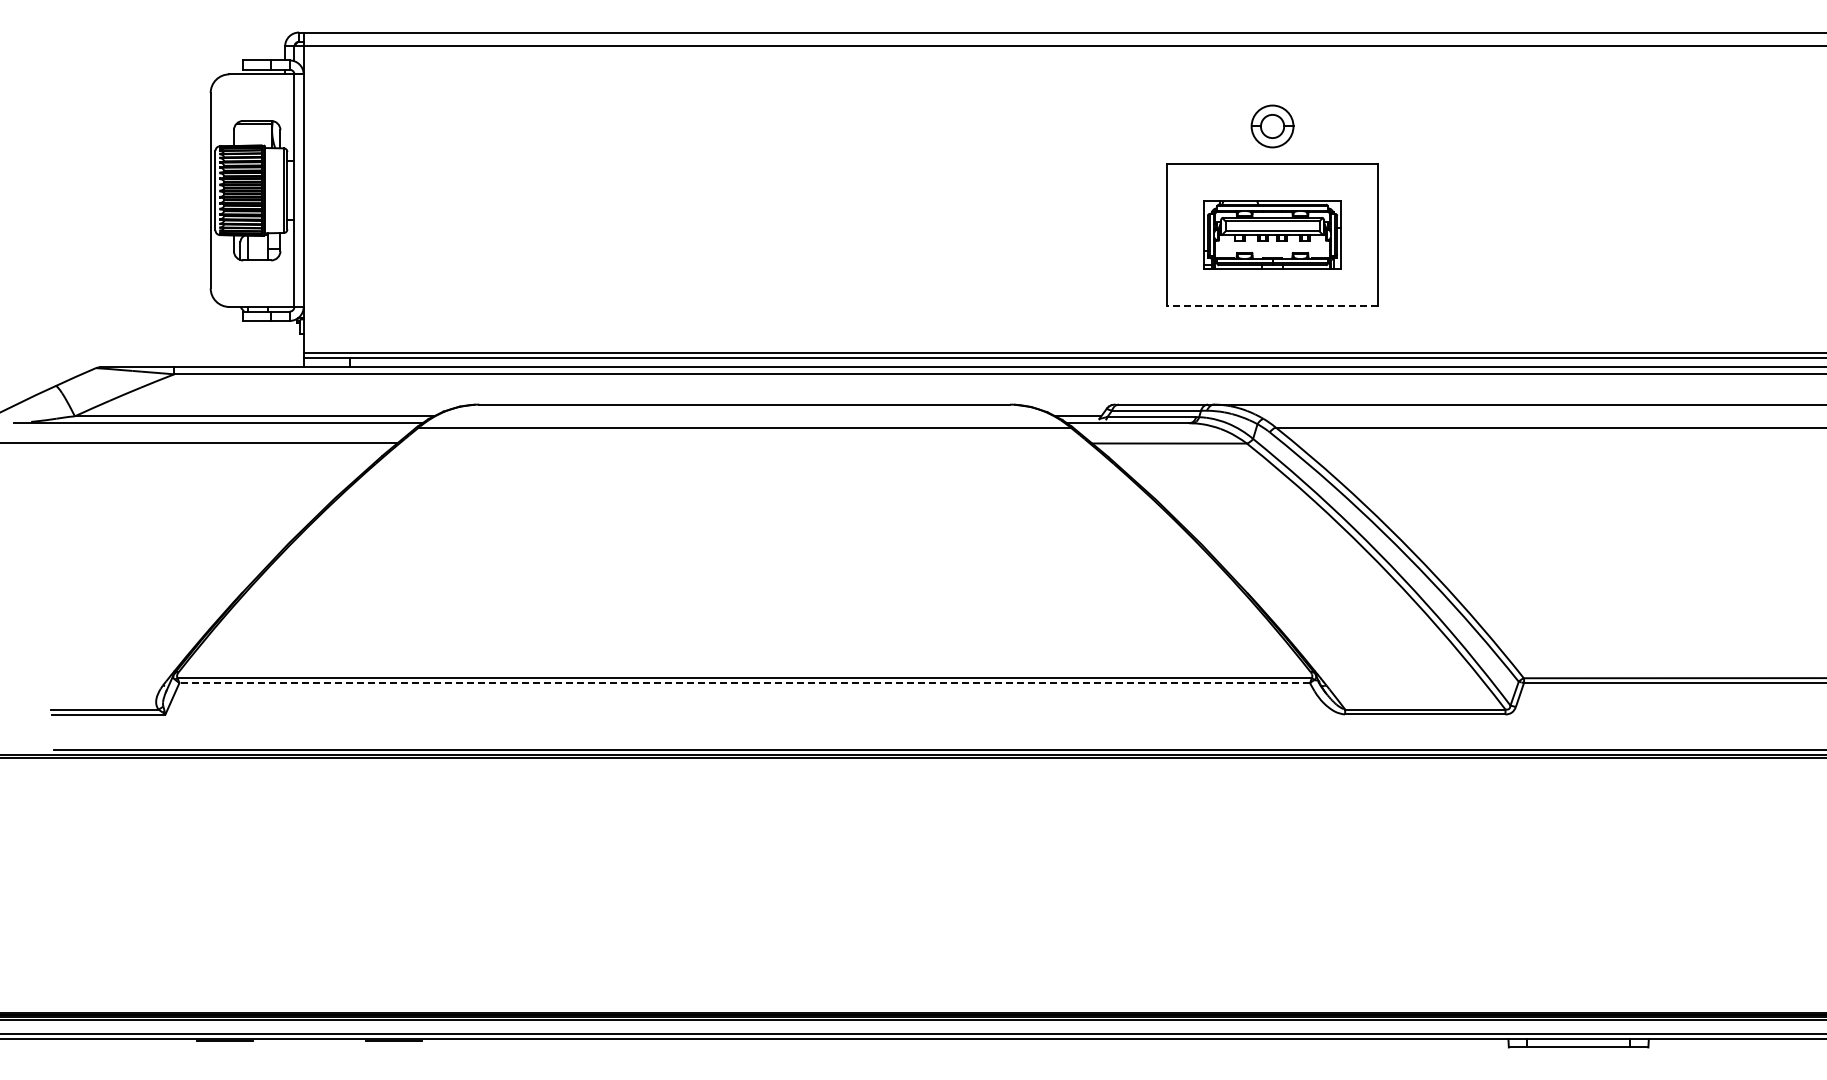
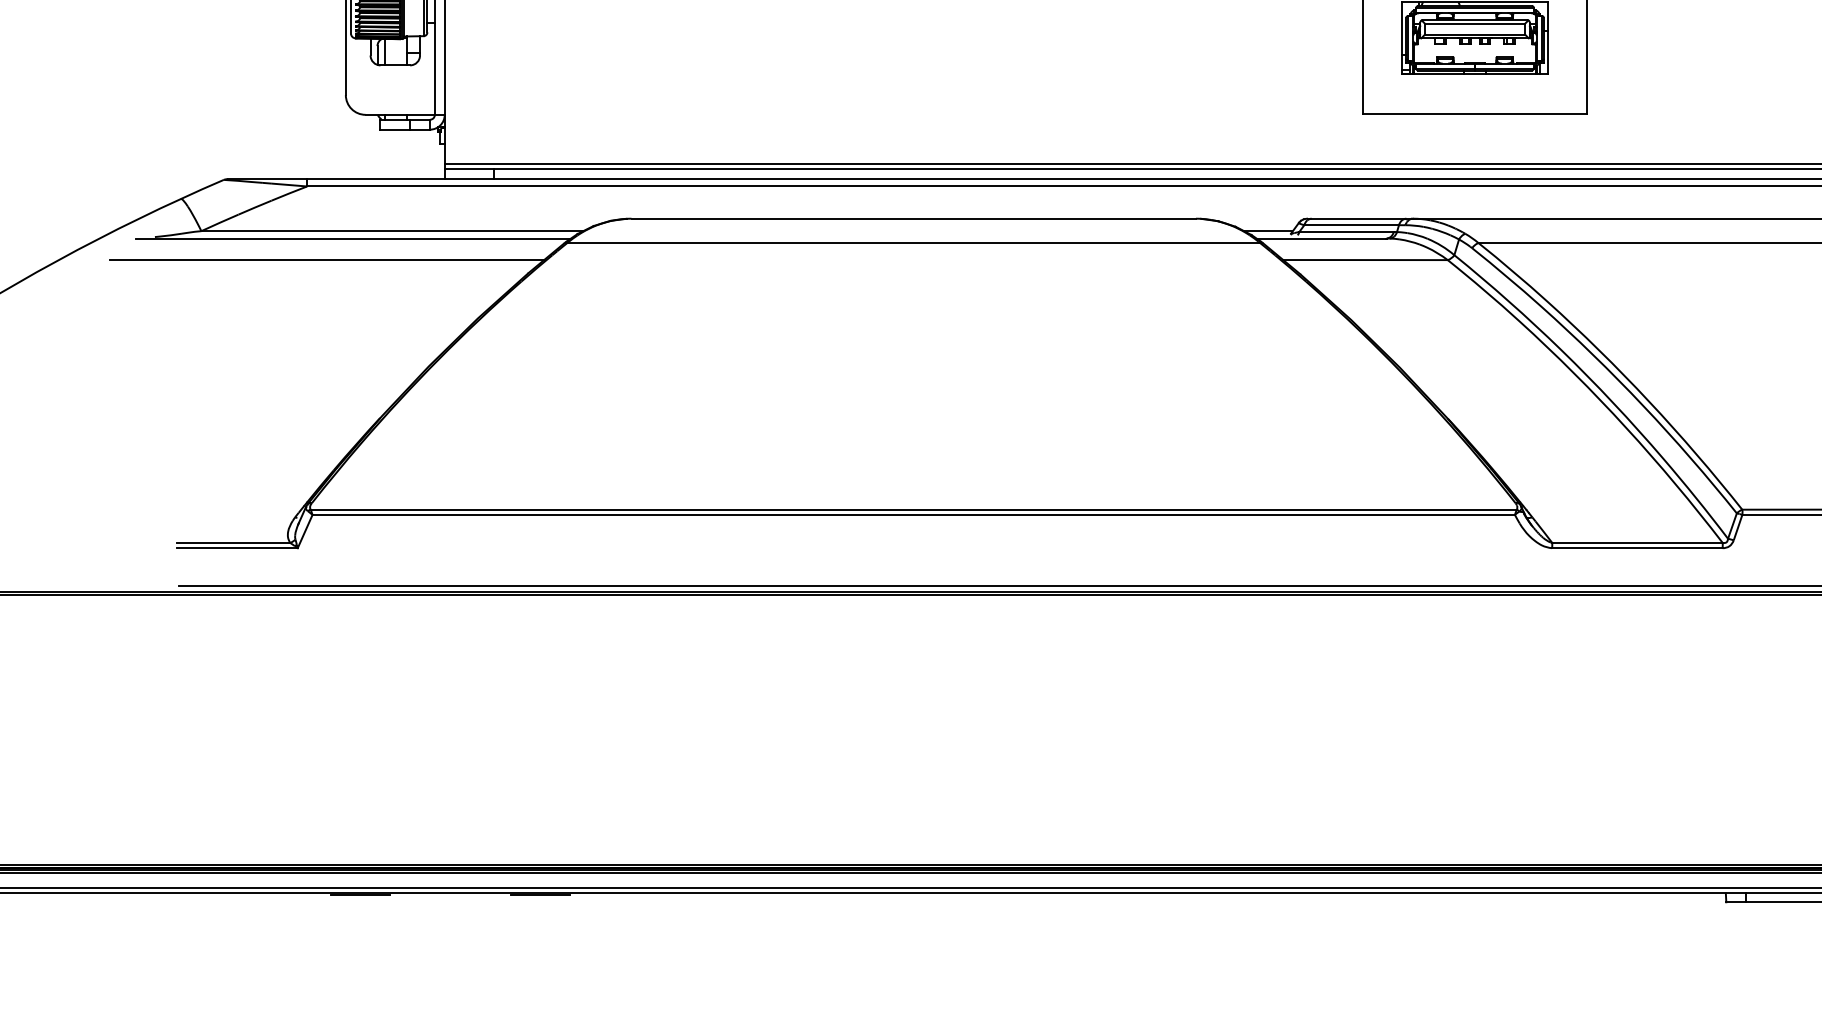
line: (1272, 306) -> (1474, 114), dashed -> solid
line: (744, 683) -> (913, 515), dashed -> solid

